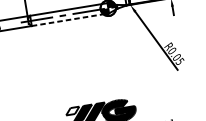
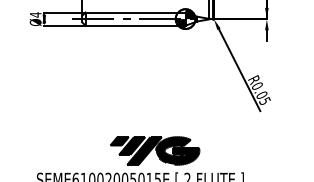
line: (71, 19) -> (136, 25), dashed -> solid
fill: (72, 111) -> (119, 141), added

